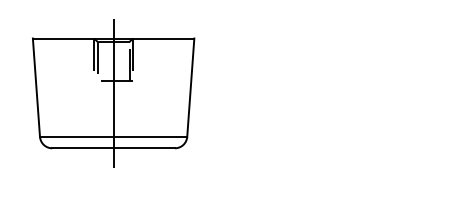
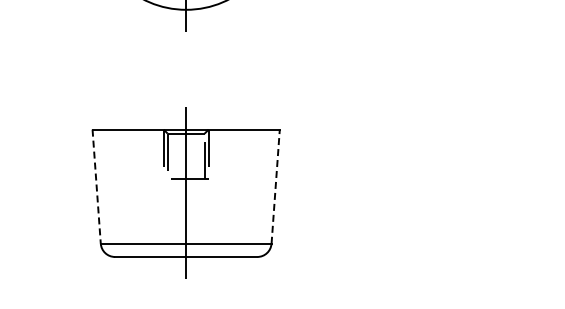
line: (190, 87) -> (275, 186), solid -> dashed
line: (36, 88) -> (96, 187), solid -> dashed

